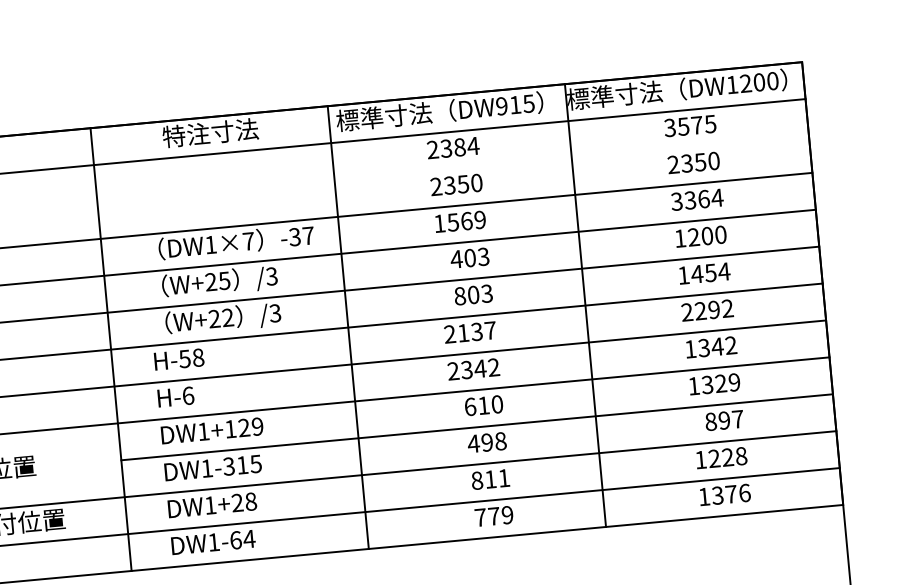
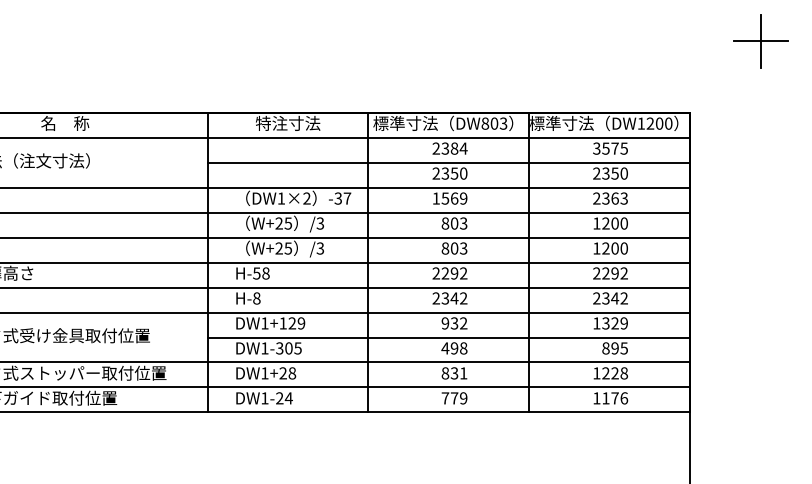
text: (515, 104) -> (494, 123), DW915 -> DW803
line: (452, 168) -> (448, 162), added
text: (697, 199) -> (610, 198), 3364 -> 2363
text: (247, 241) -> (306, 198), DW1×7 -> DW1×2
text: (456, 259) -> (445, 223), 403 -> 803
text: (709, 273) -> (614, 248), 1454 -> 1200
text: (228, 317) -> (288, 248), W+22 -> W+25
text: (476, 331) -> (454, 273), 2137 -> 2292
text: (690, 349) -> (596, 298), 1342 -> 2342
text: (187, 395) -> (256, 298), H-6 -> H-8
text: (483, 405) -> (454, 323), 610 -> 932
text: (736, 419) -> (623, 348), 897 -> 895
text: (241, 465) -> (288, 348), DW1-315 -> DW1-305
text: (490, 479) -> (454, 373), 811 -> 831
text: (717, 495) -> (605, 398), 1376 -> 1176
text: (235, 540) -> (279, 398), DW1-64 -> DW1-24

